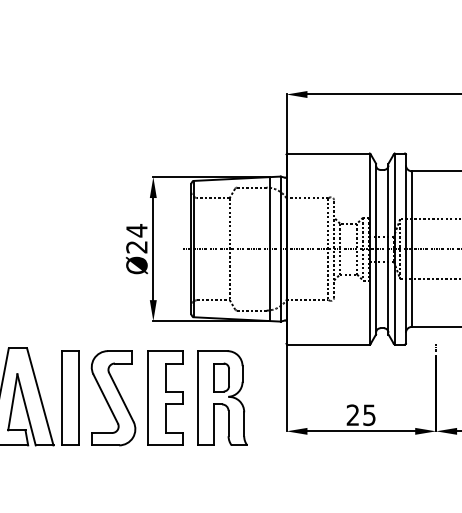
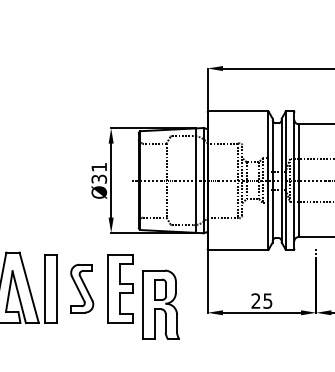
text: (137, 237) -> (99, 172), Ø24 -> Ø31
part: (112, 397) -> (81, 288), size x0.7
part: (221, 397) -> (160, 304), moved

